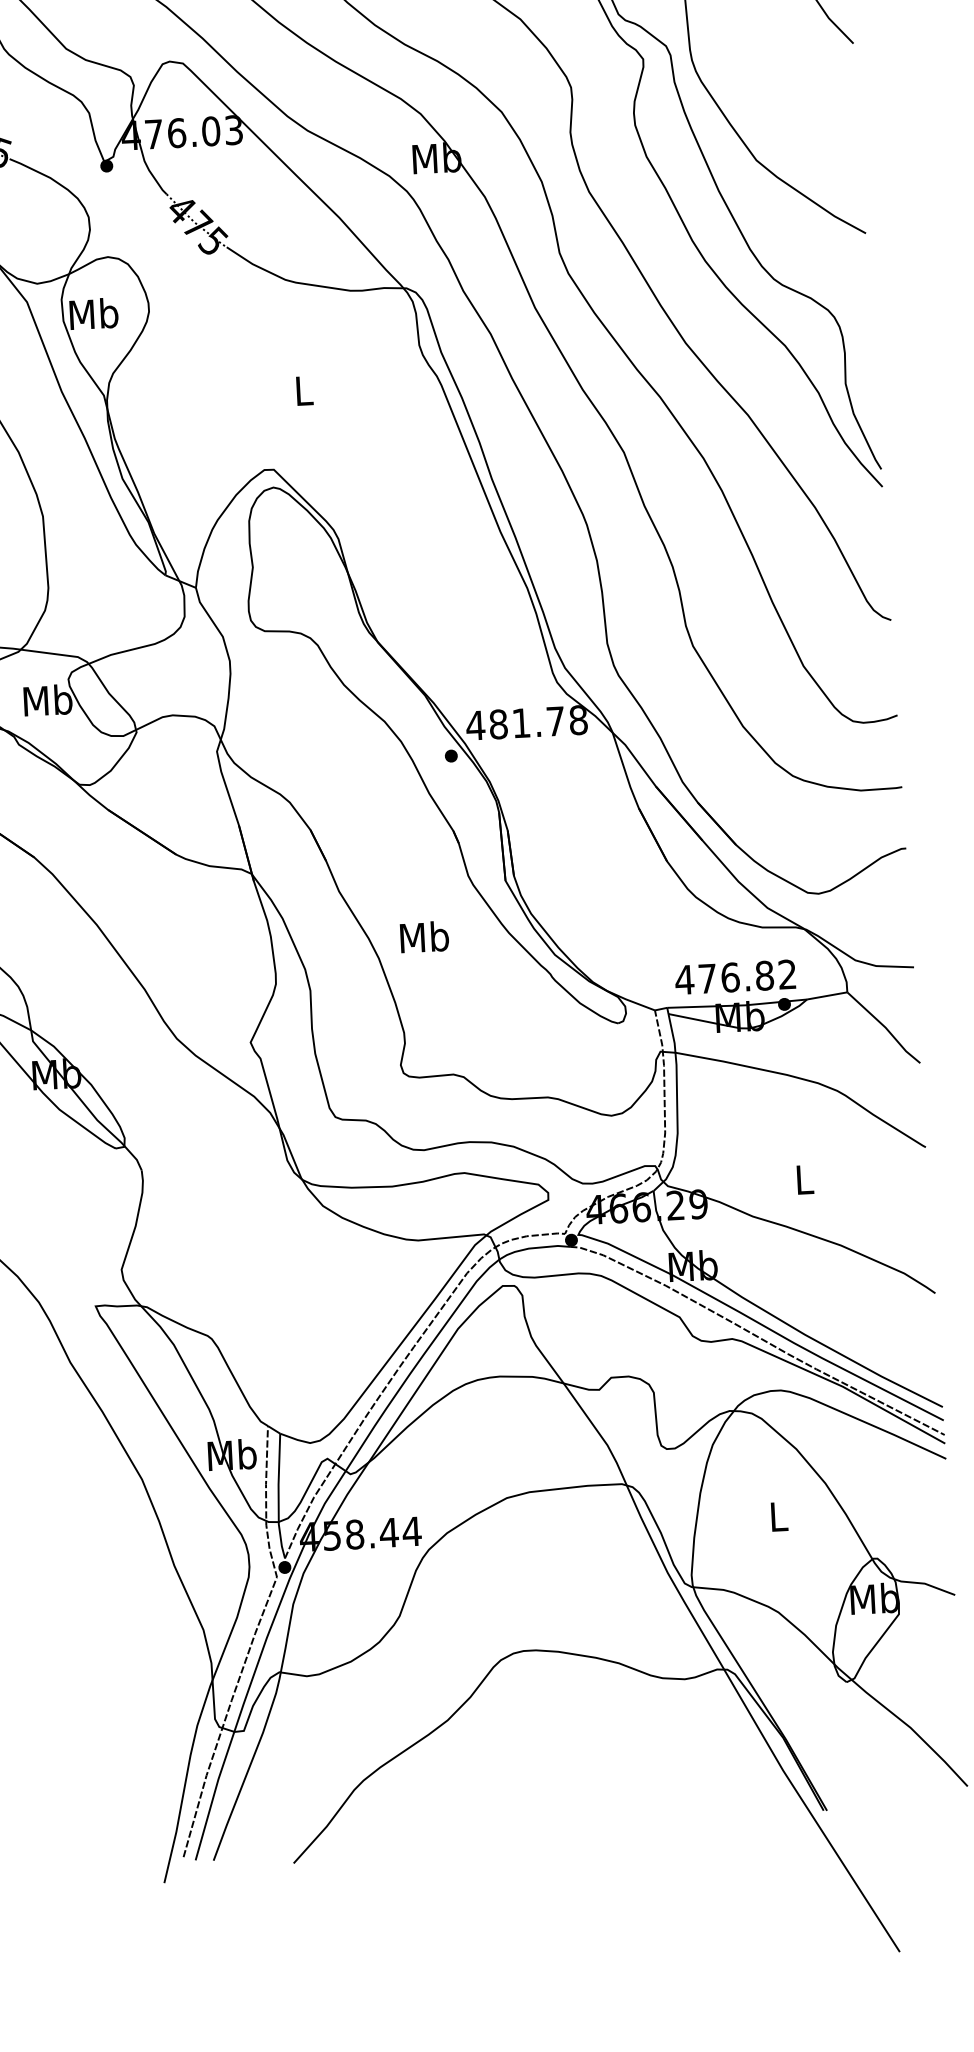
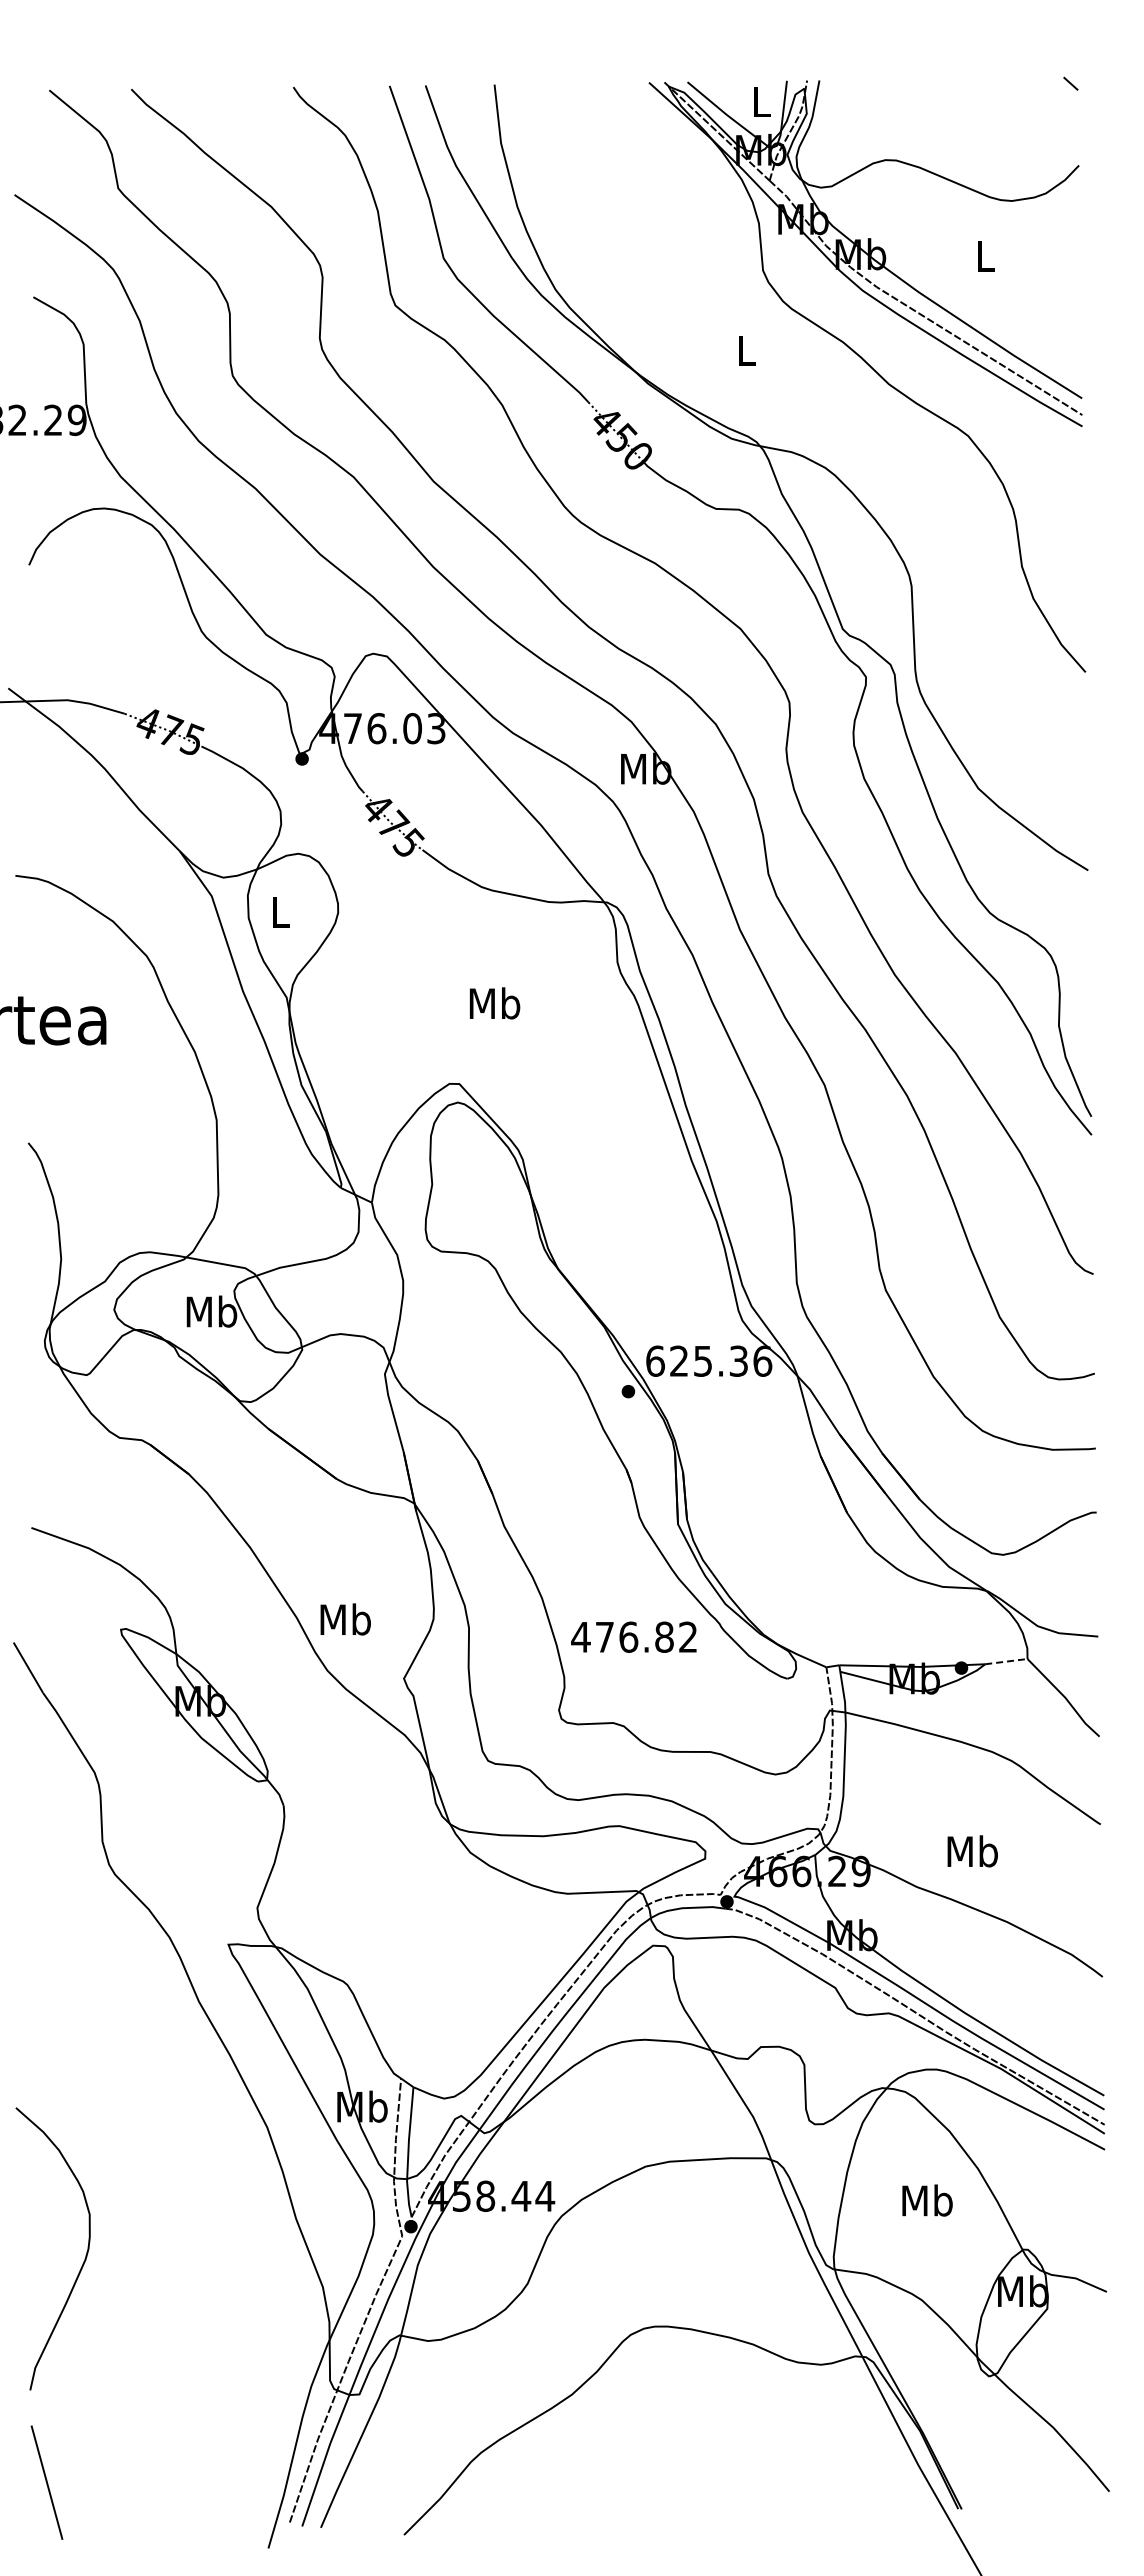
text: (93, 314) -> (280, 912), Mb -> L
text: (303, 390) -> (494, 1003), L -> Mb
text: (526, 722) -> (708, 1360), 481.78 -> 625.36
text: (424, 937) -> (345, 1619), moved
text: (734, 976) -> (633, 1636), moved
line: (827, 995) -> (1006, 1661), solid -> dashed
text: (804, 1179) -> (972, 1851), L -> Mb
text: (778, 1516) -> (927, 2200), L -> Mb

